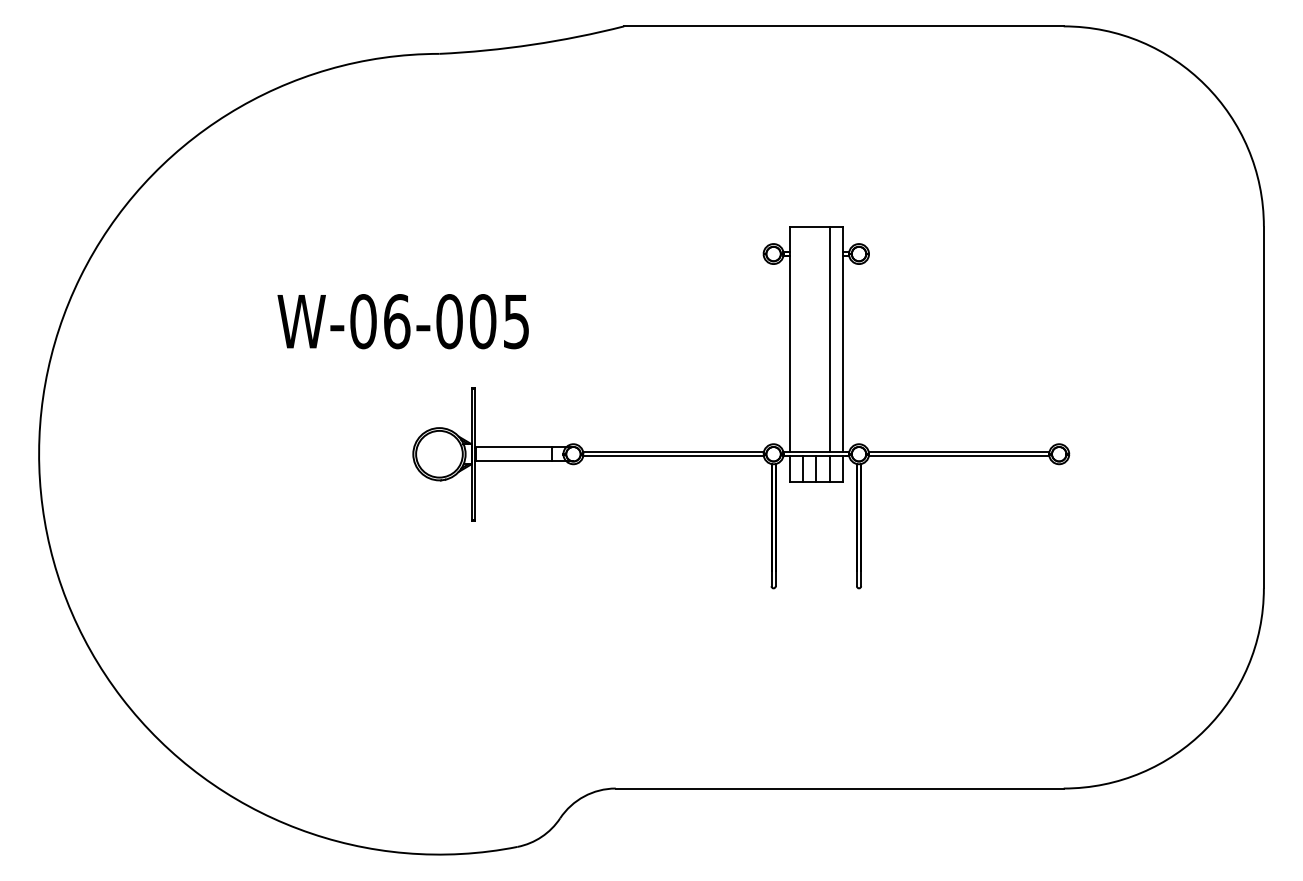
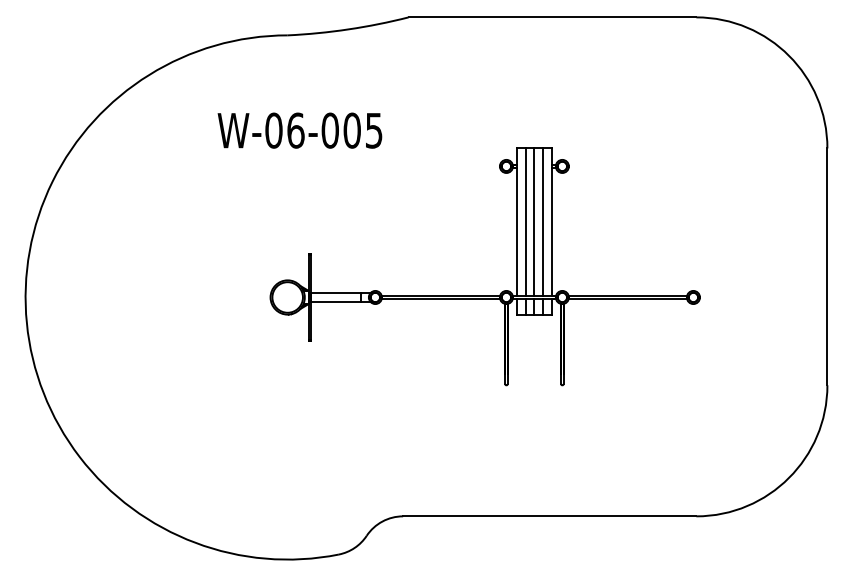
text: (402, 321) -> (299, 130), moved
line: (802, 339) -> (525, 222), added
line: (816, 339) -> (534, 222), added

